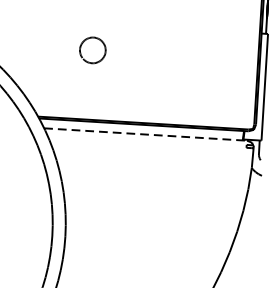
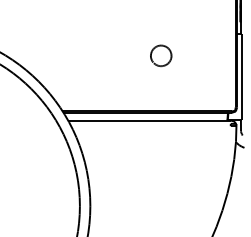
part: (93, 49) -> (161, 55), moved
line: (146, 134) -> (150, 120), dashed -> solid

